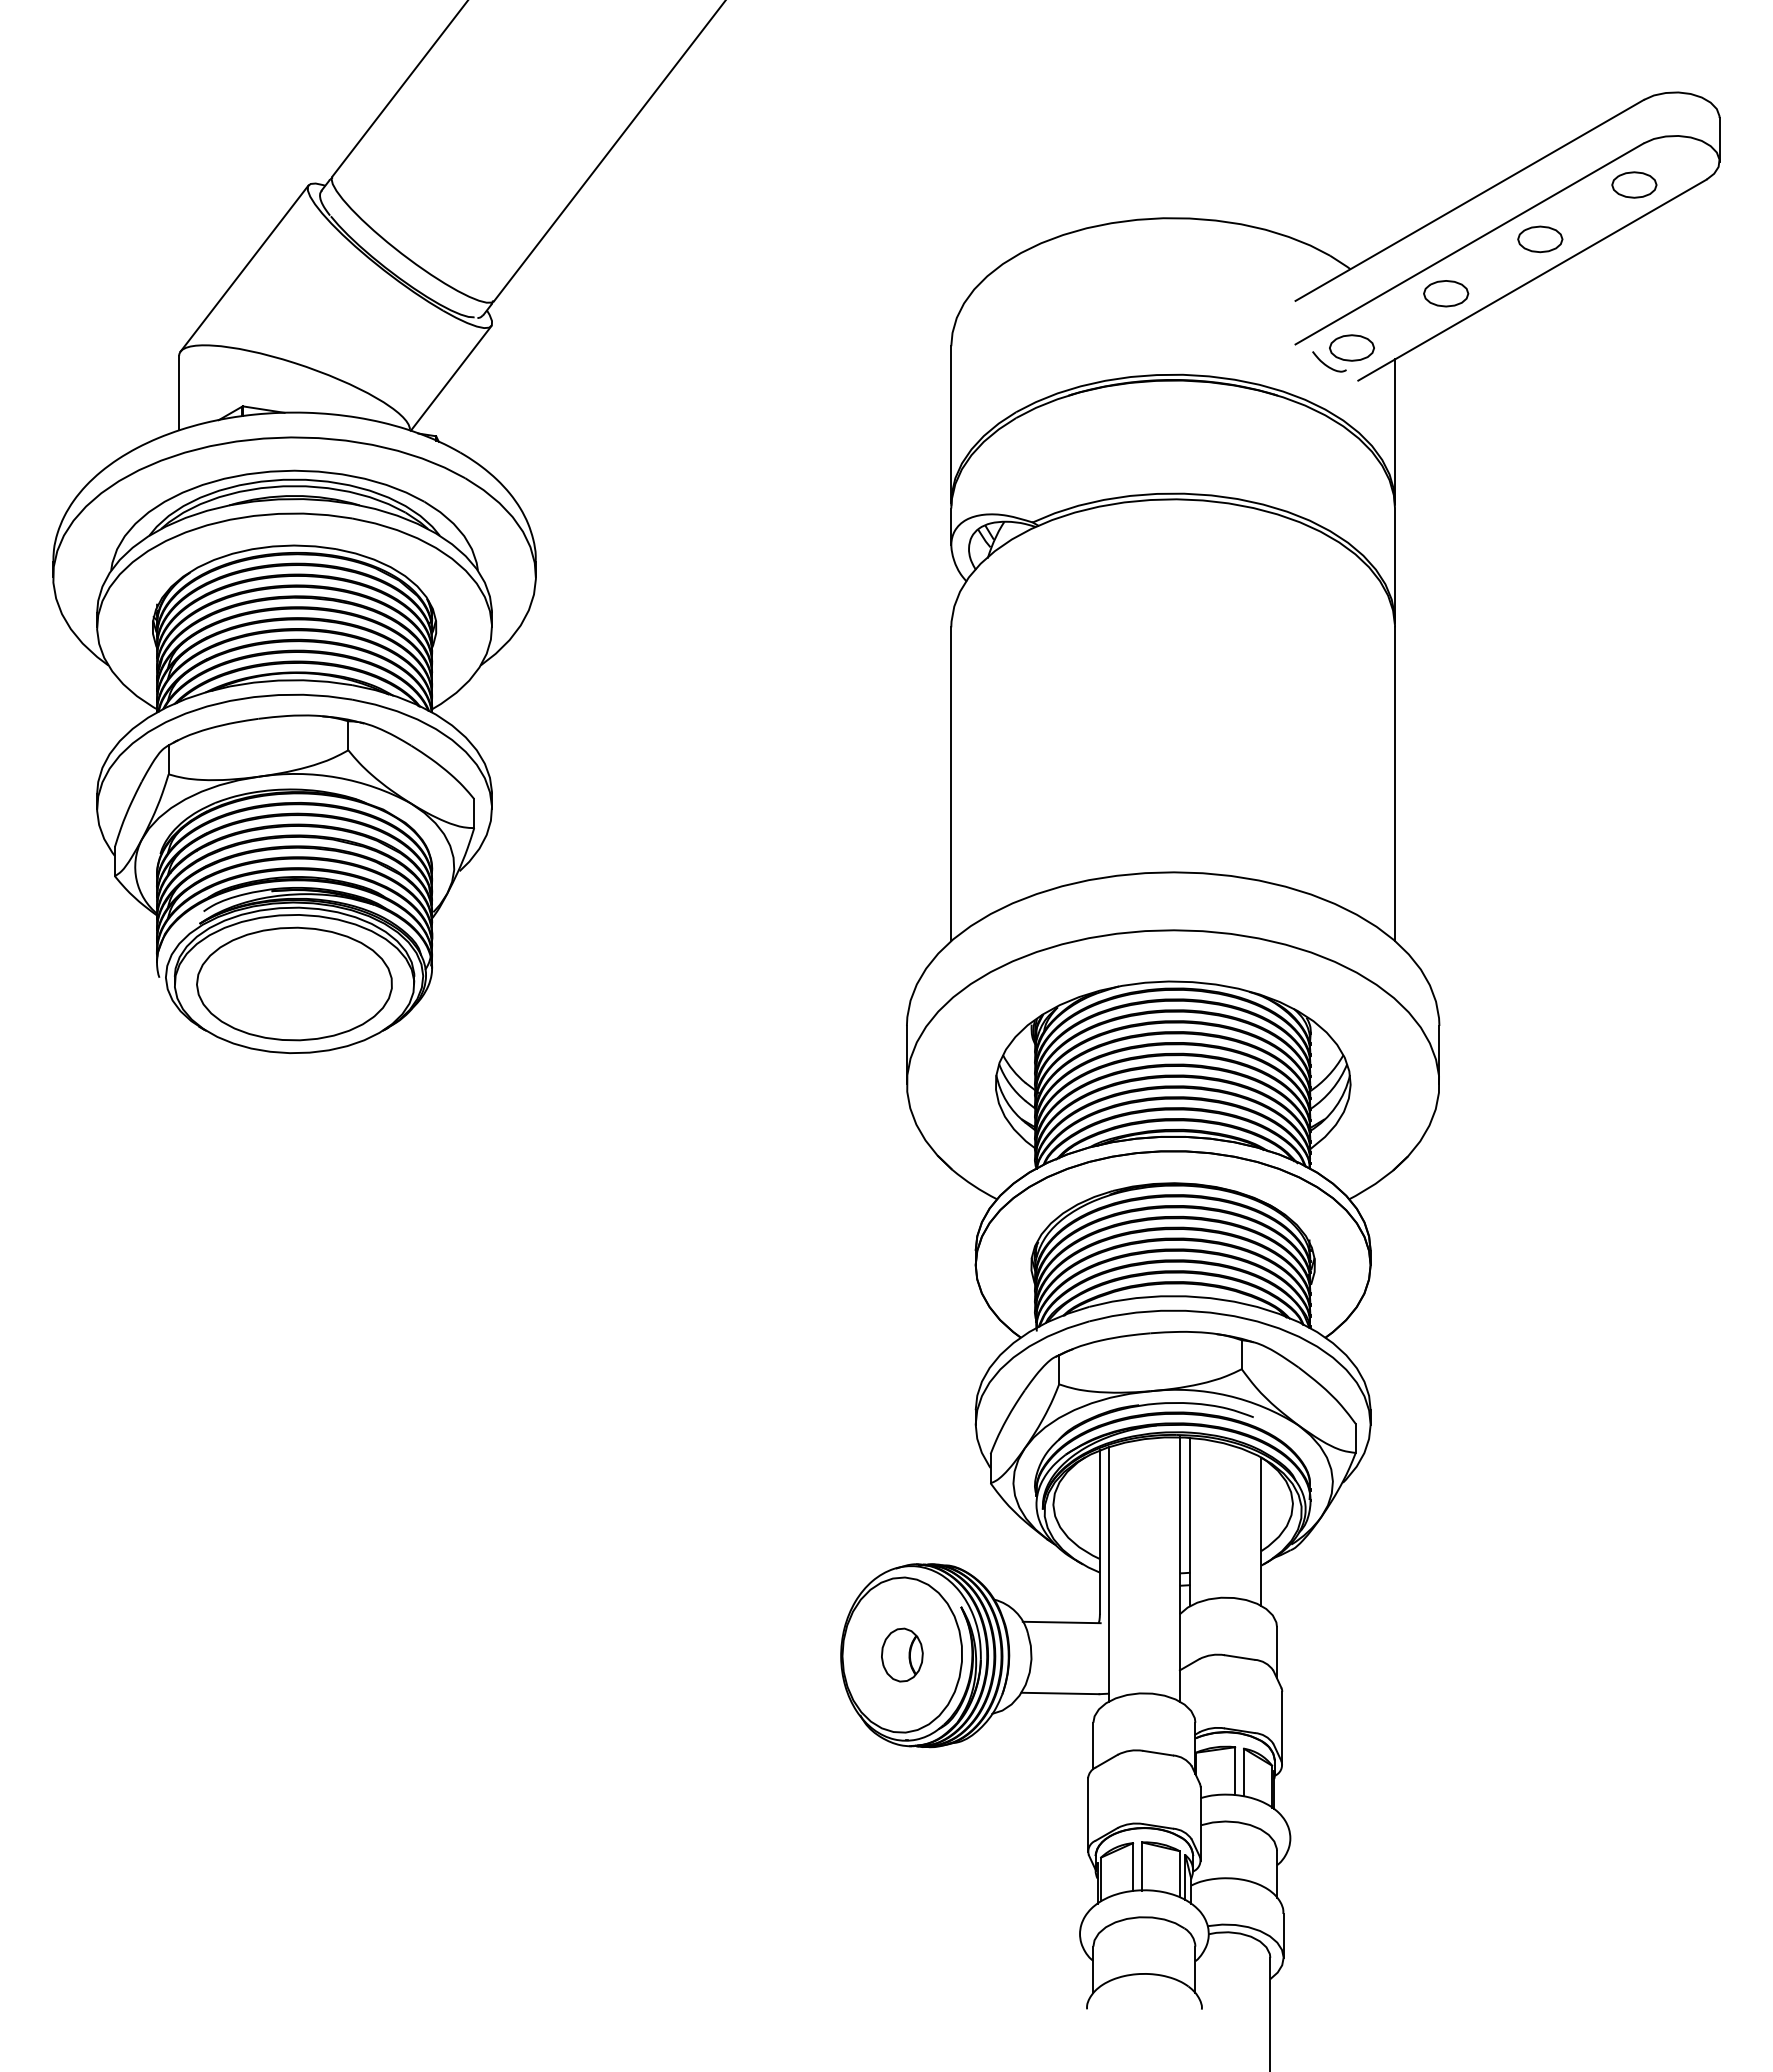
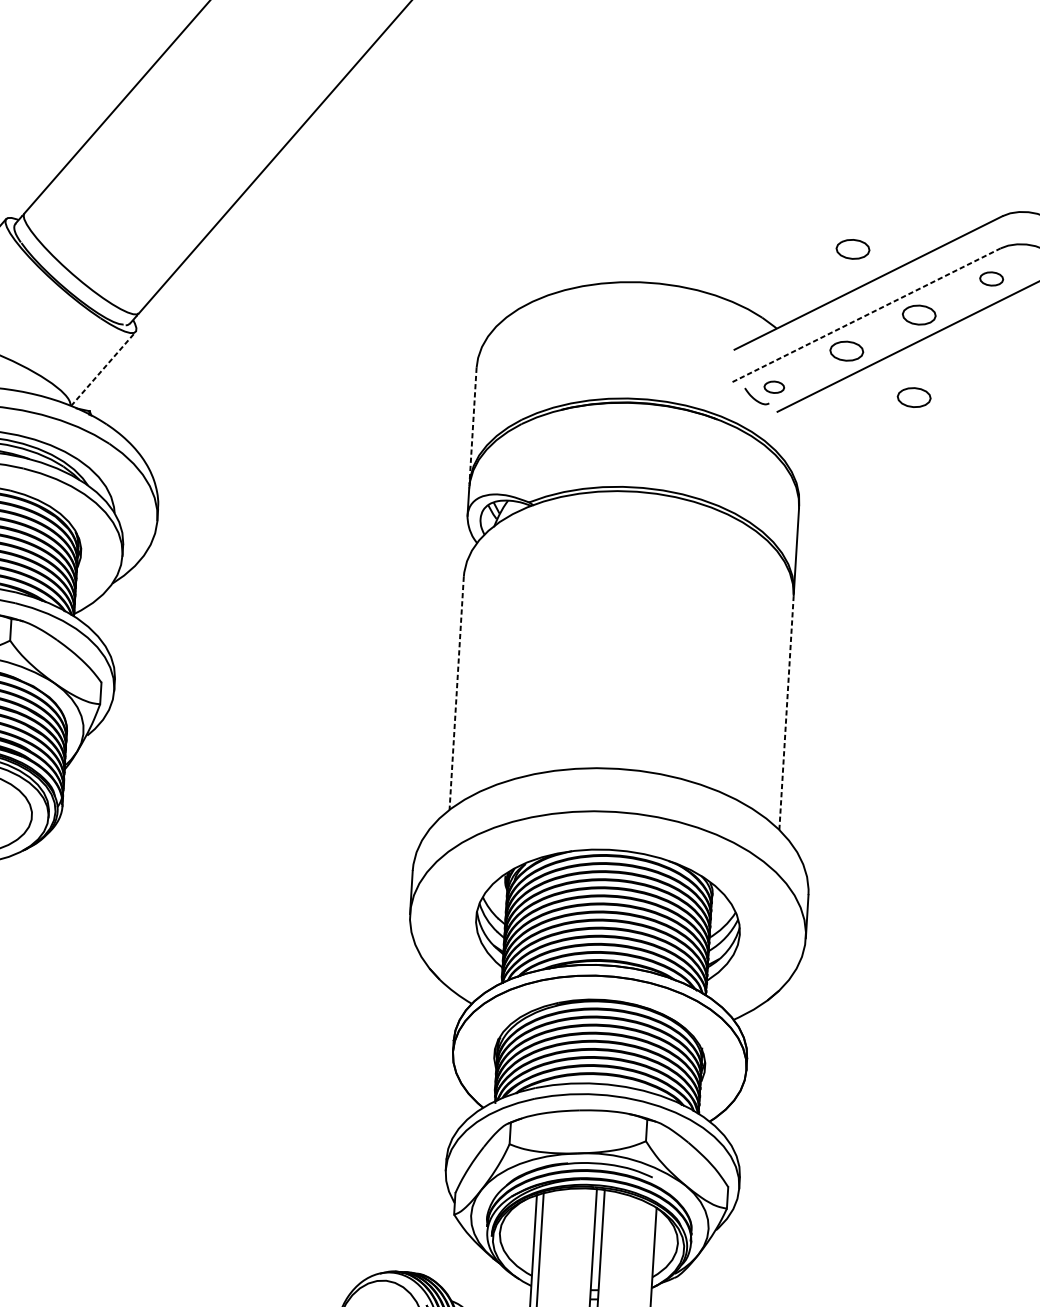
part: (1446, 156) -> (853, 249), added
part: (1634, 184) -> (991, 278), size x0.7
line: (1470, 243) -> (867, 315), solid -> dashed
part: (1351, 347) -> (774, 386), size x0.6
part: (1540, 350) -> (914, 397), added
line: (451, 378) -> (103, 369), solid -> dashed
line: (951, 425) -> (473, 426), solid -> dashed
line: (1395, 430) -> (802, 450), removed
line: (951, 784) -> (456, 693), solid -> dashed
line: (1395, 784) -> (786, 713), solid -> dashed

